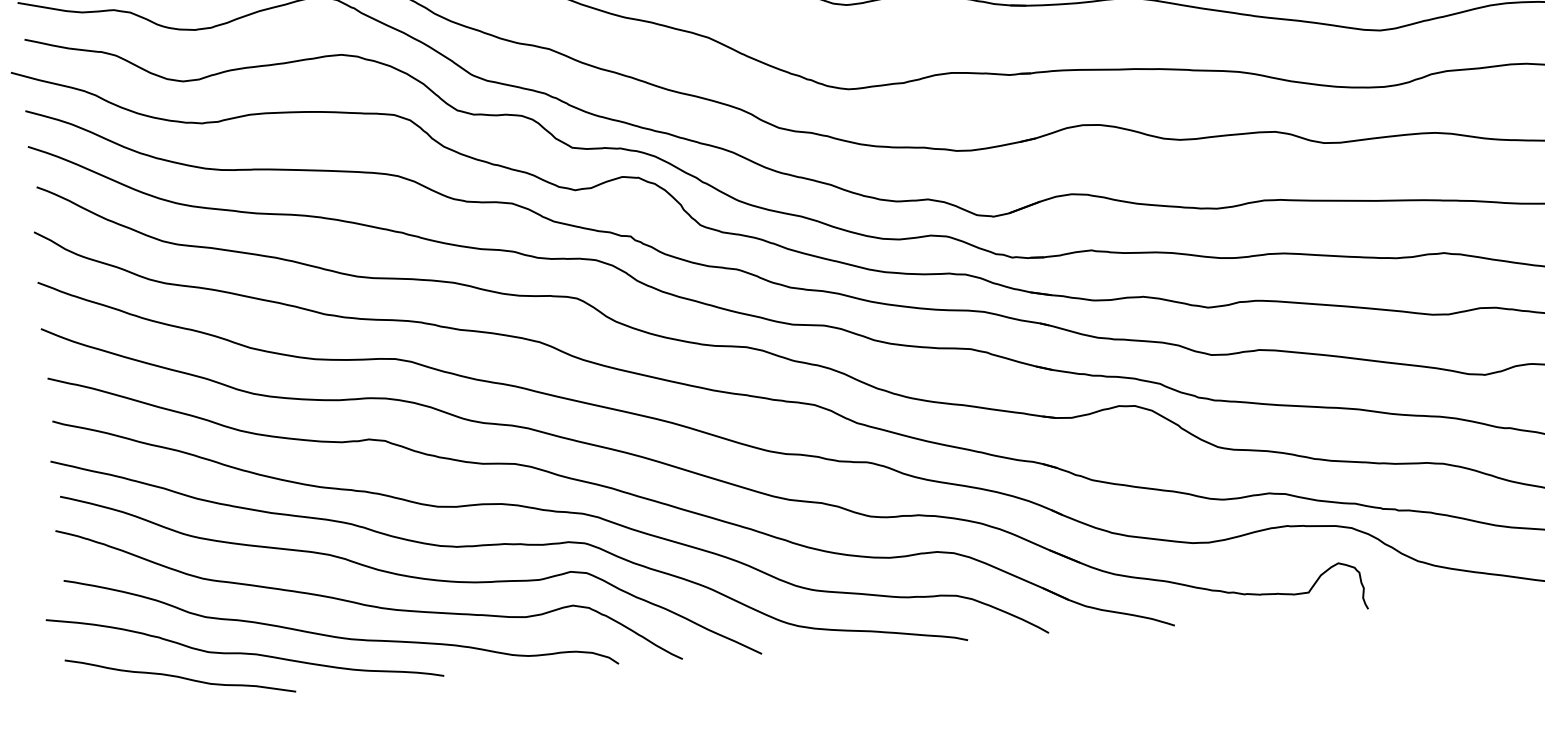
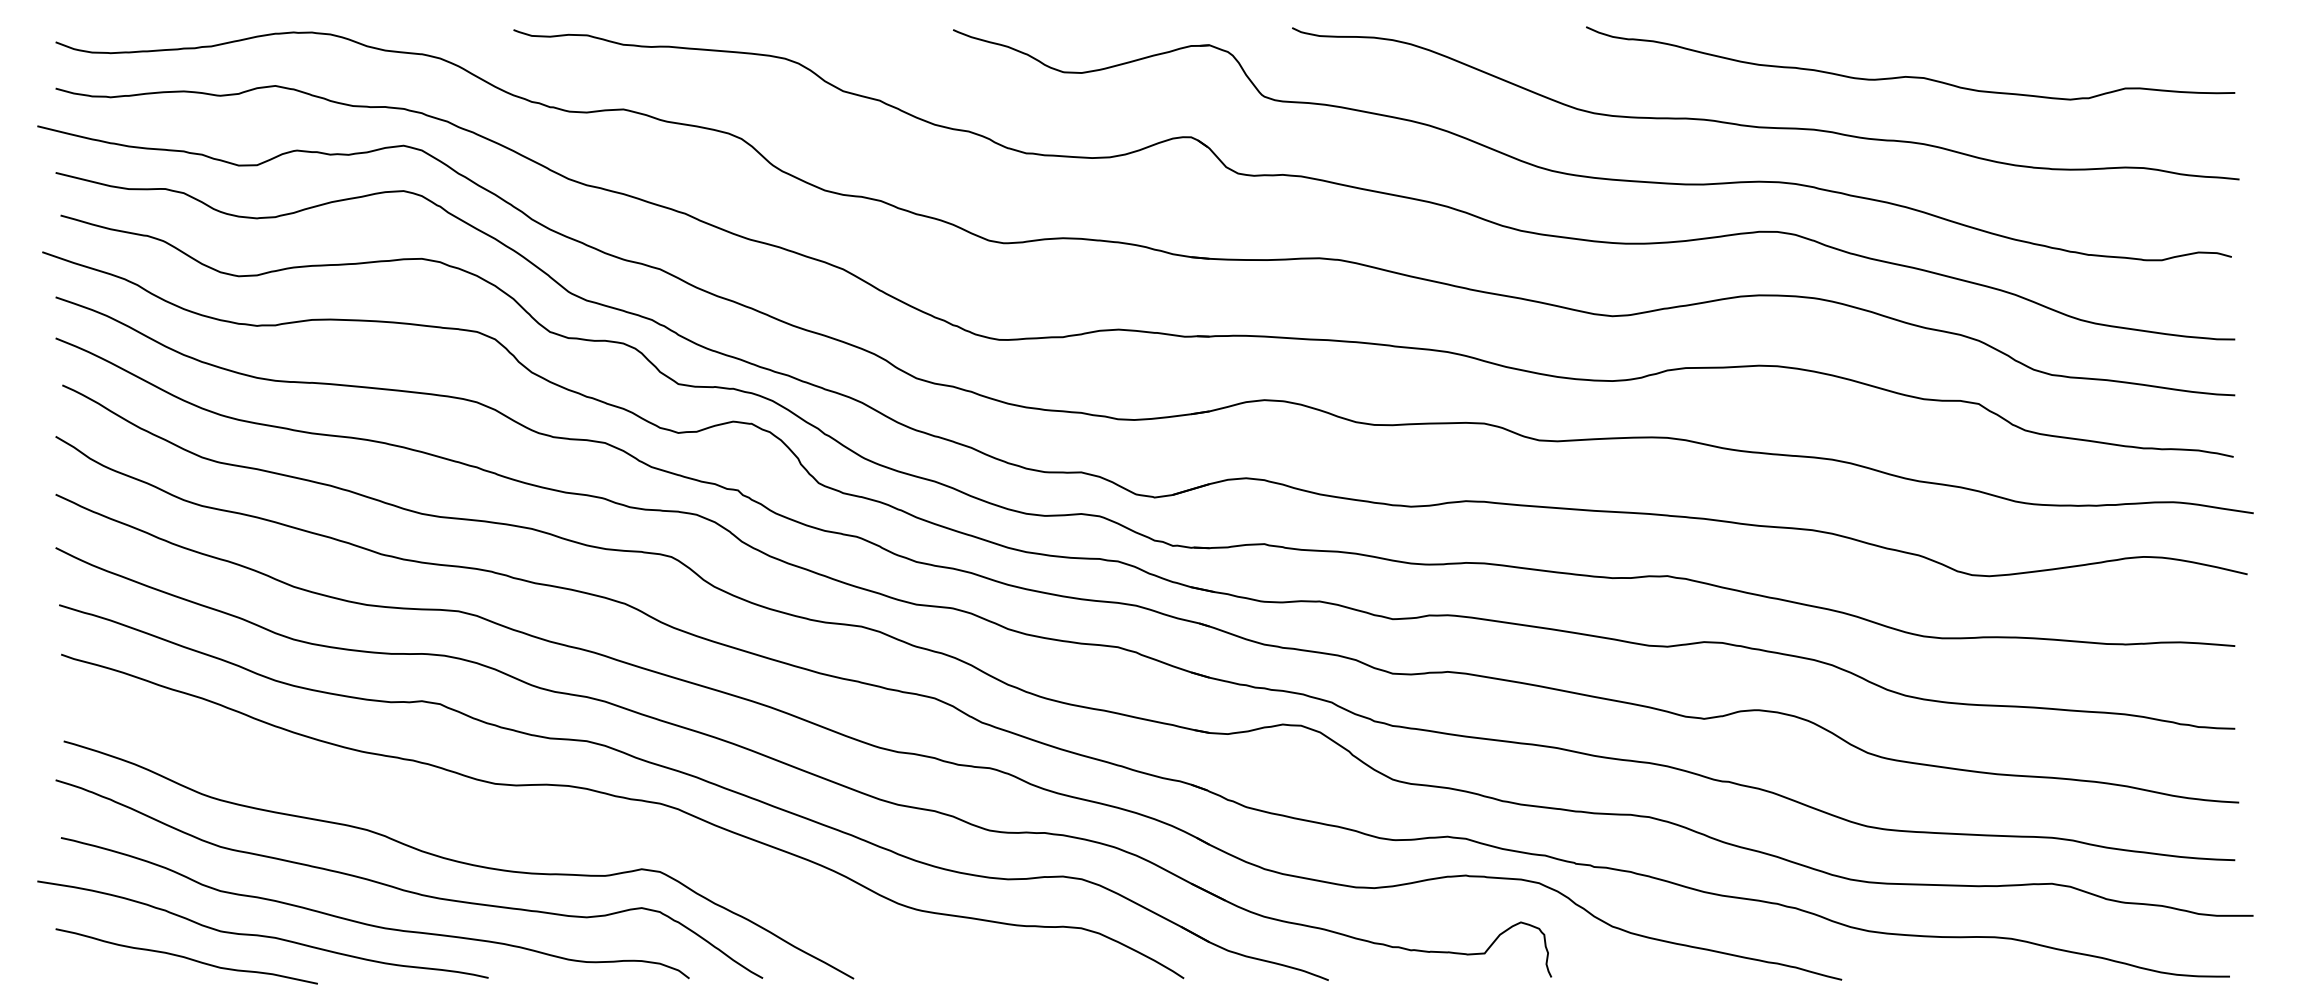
curve: (508, 545) -> (572, 833), removed

